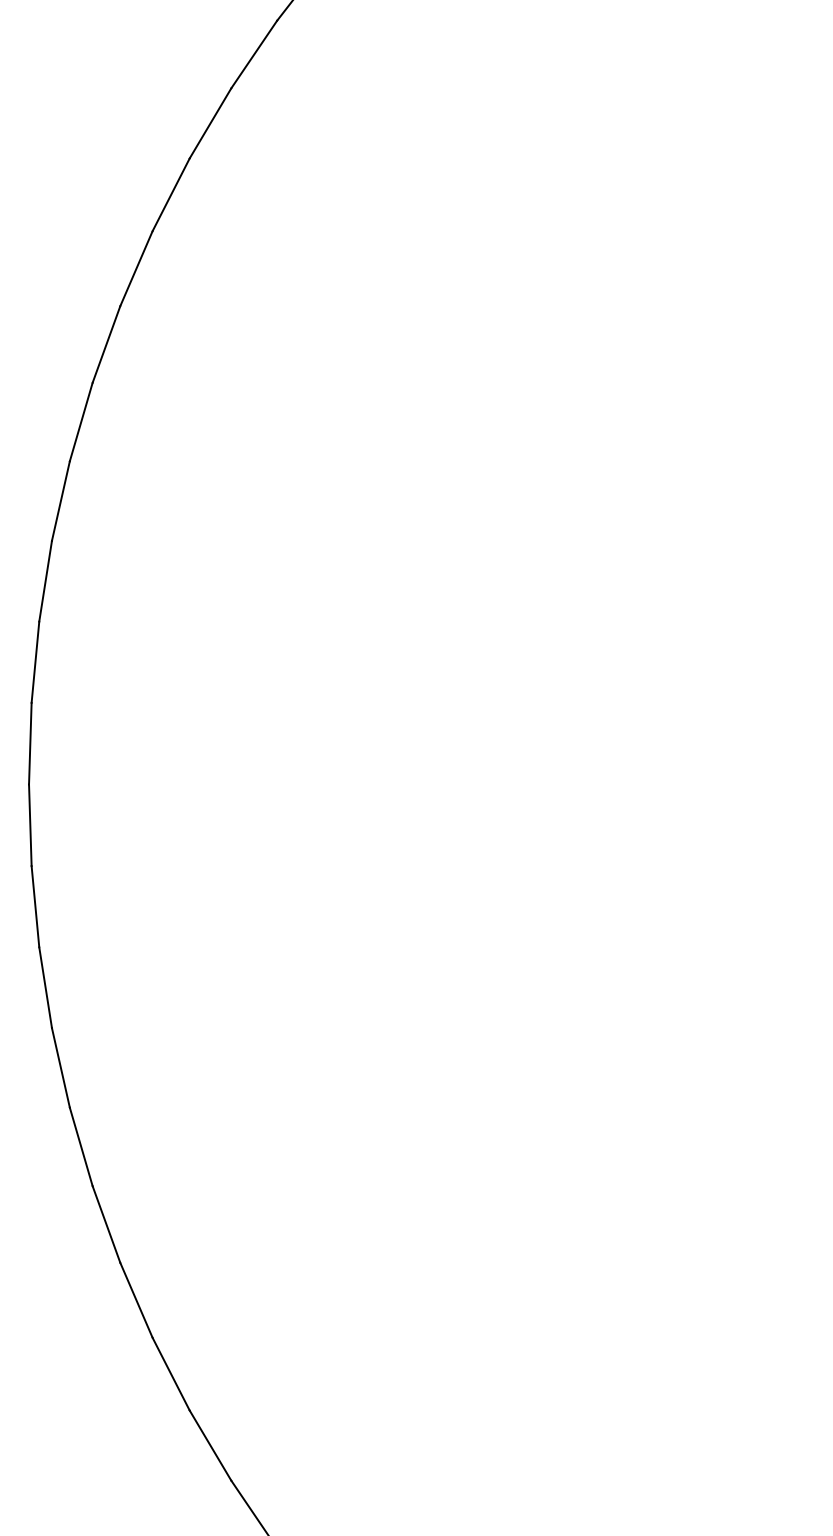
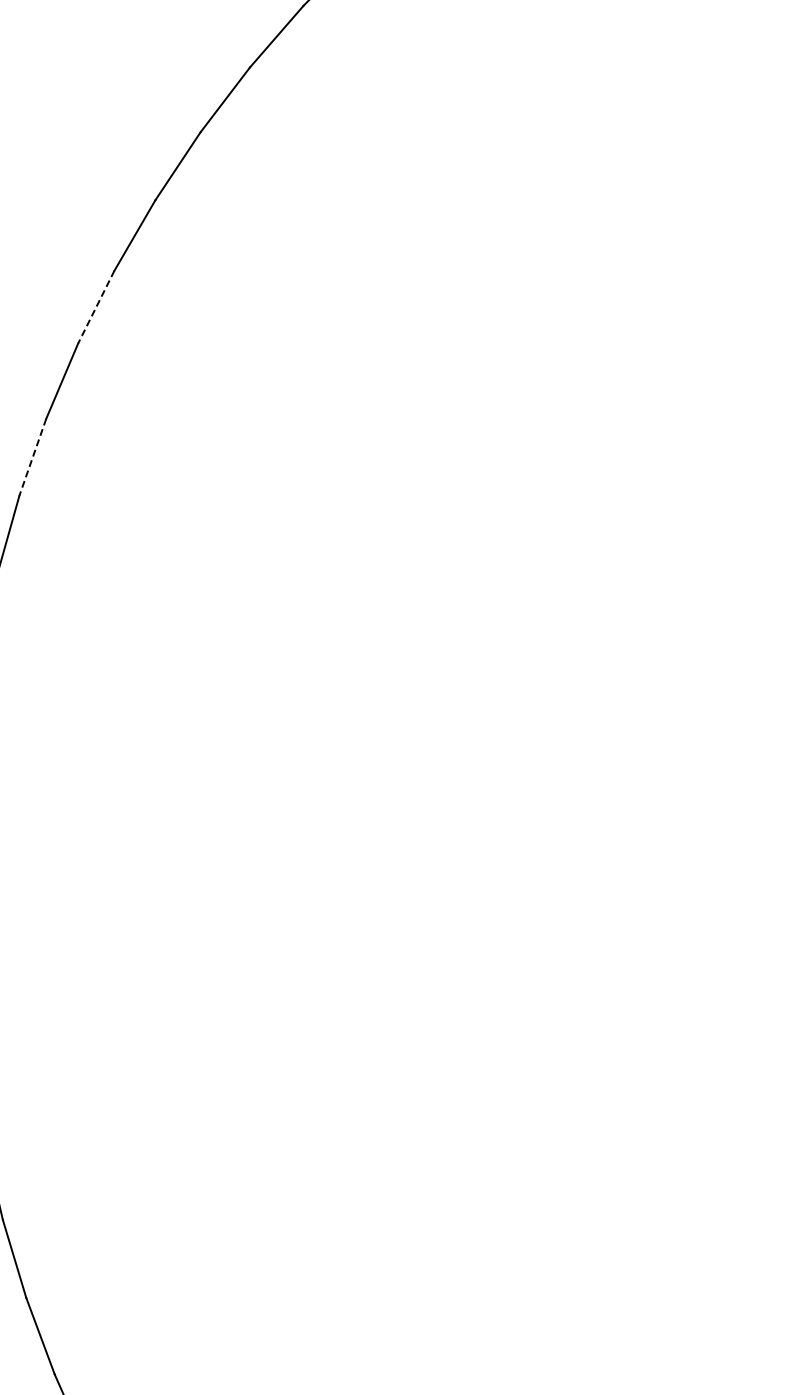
line: (81, 422) -> (96, 307), solid -> dashed
line: (45, 581) -> (32, 457), solid -> dashed

